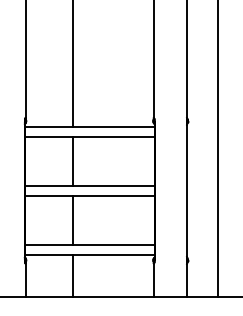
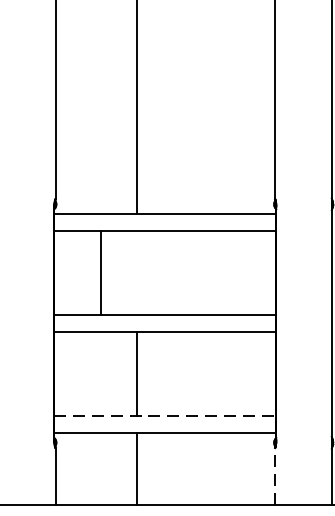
line: (73, 160) -> (101, 271), moved
line: (89, 244) -> (164, 415), solid -> dashed
line: (153, 280) -> (274, 477), solid -> dashed

